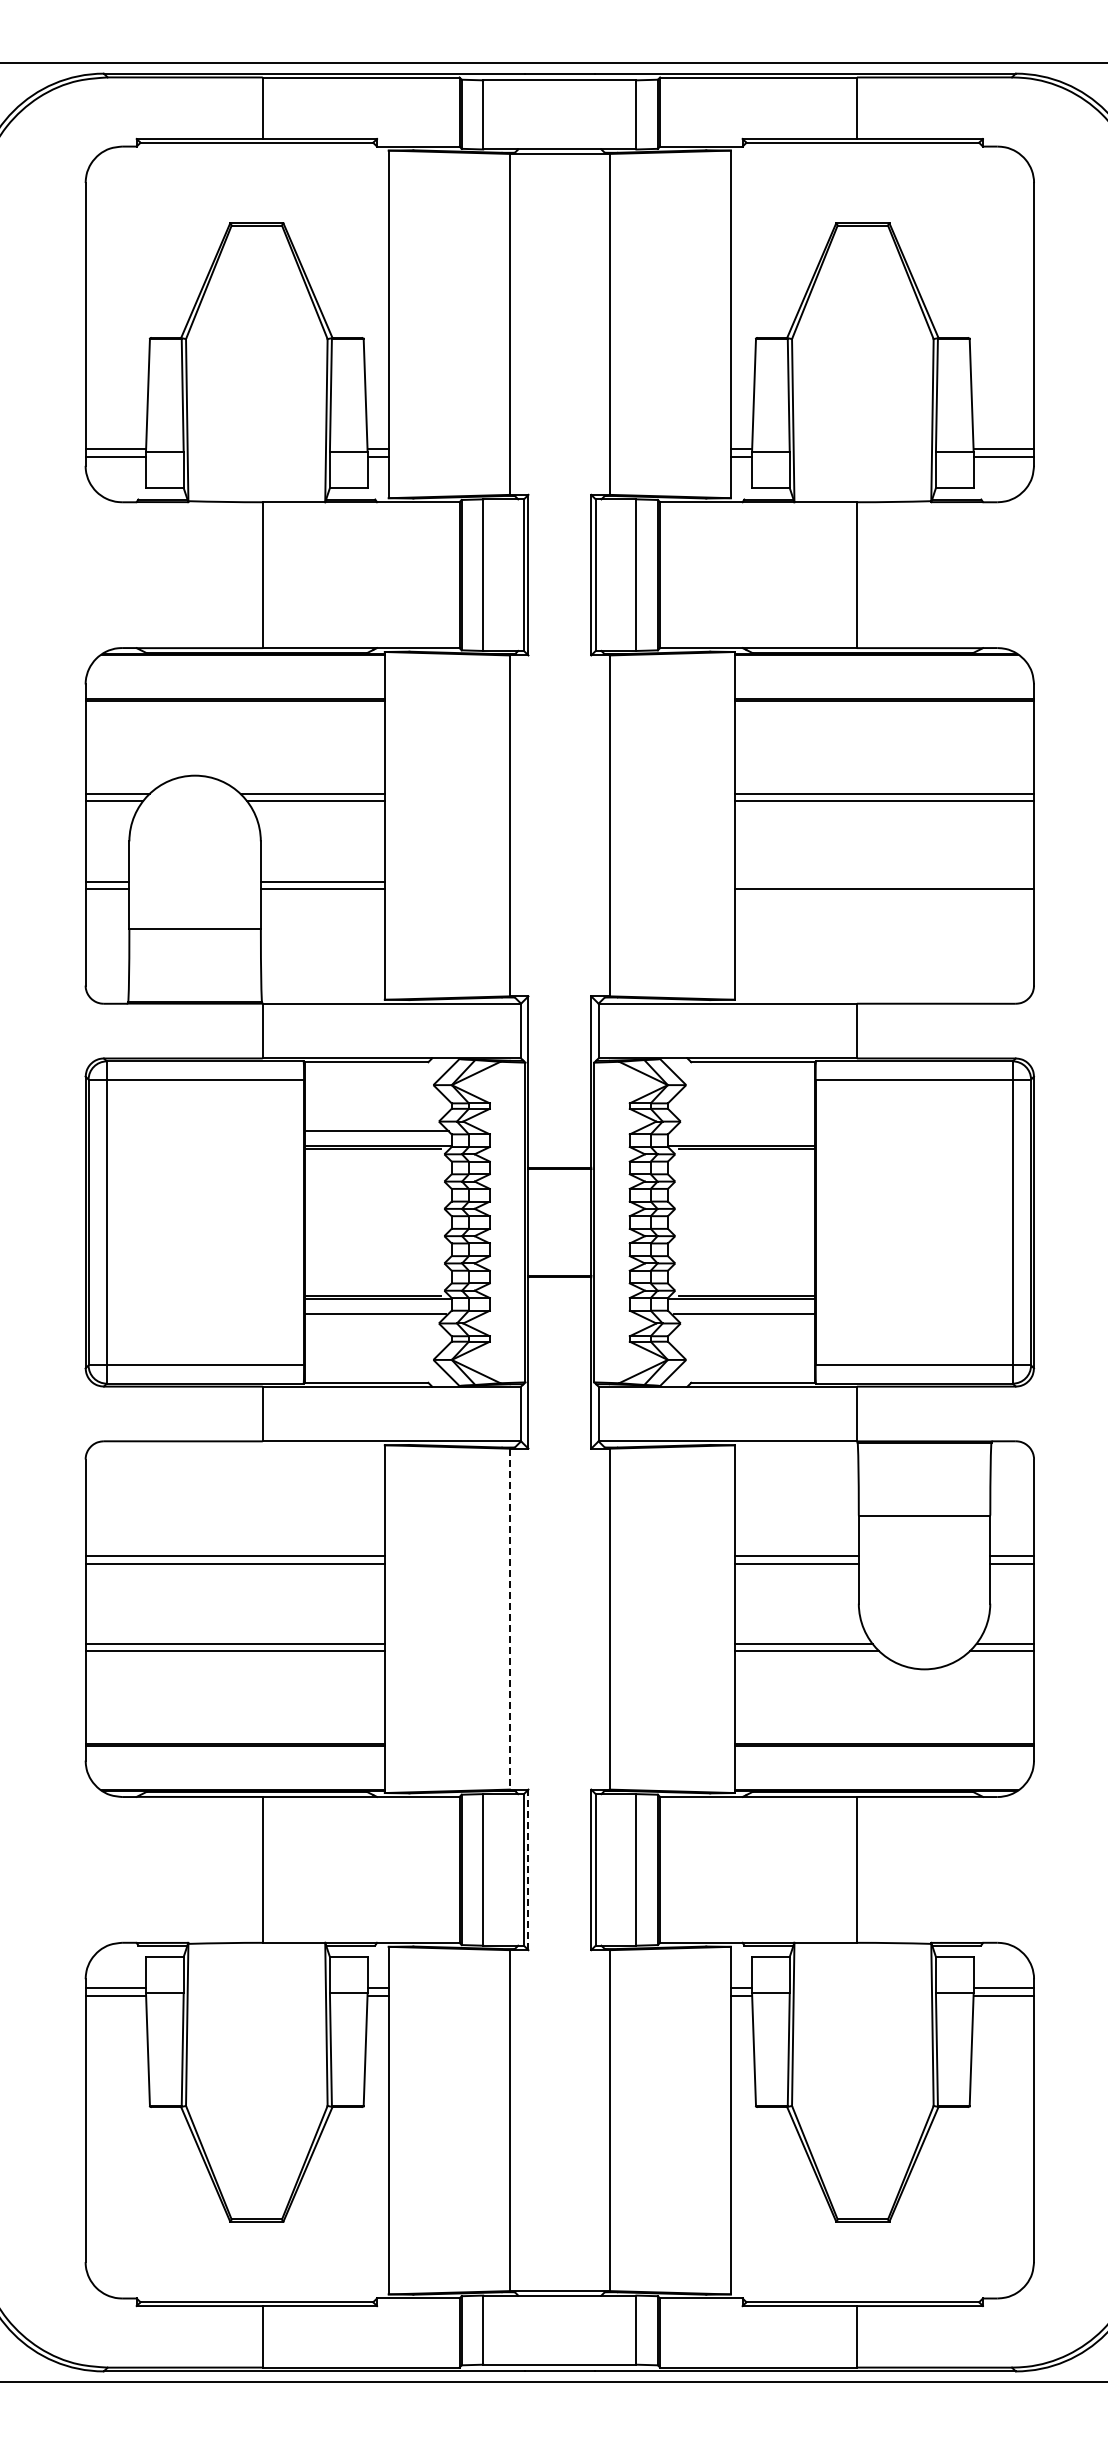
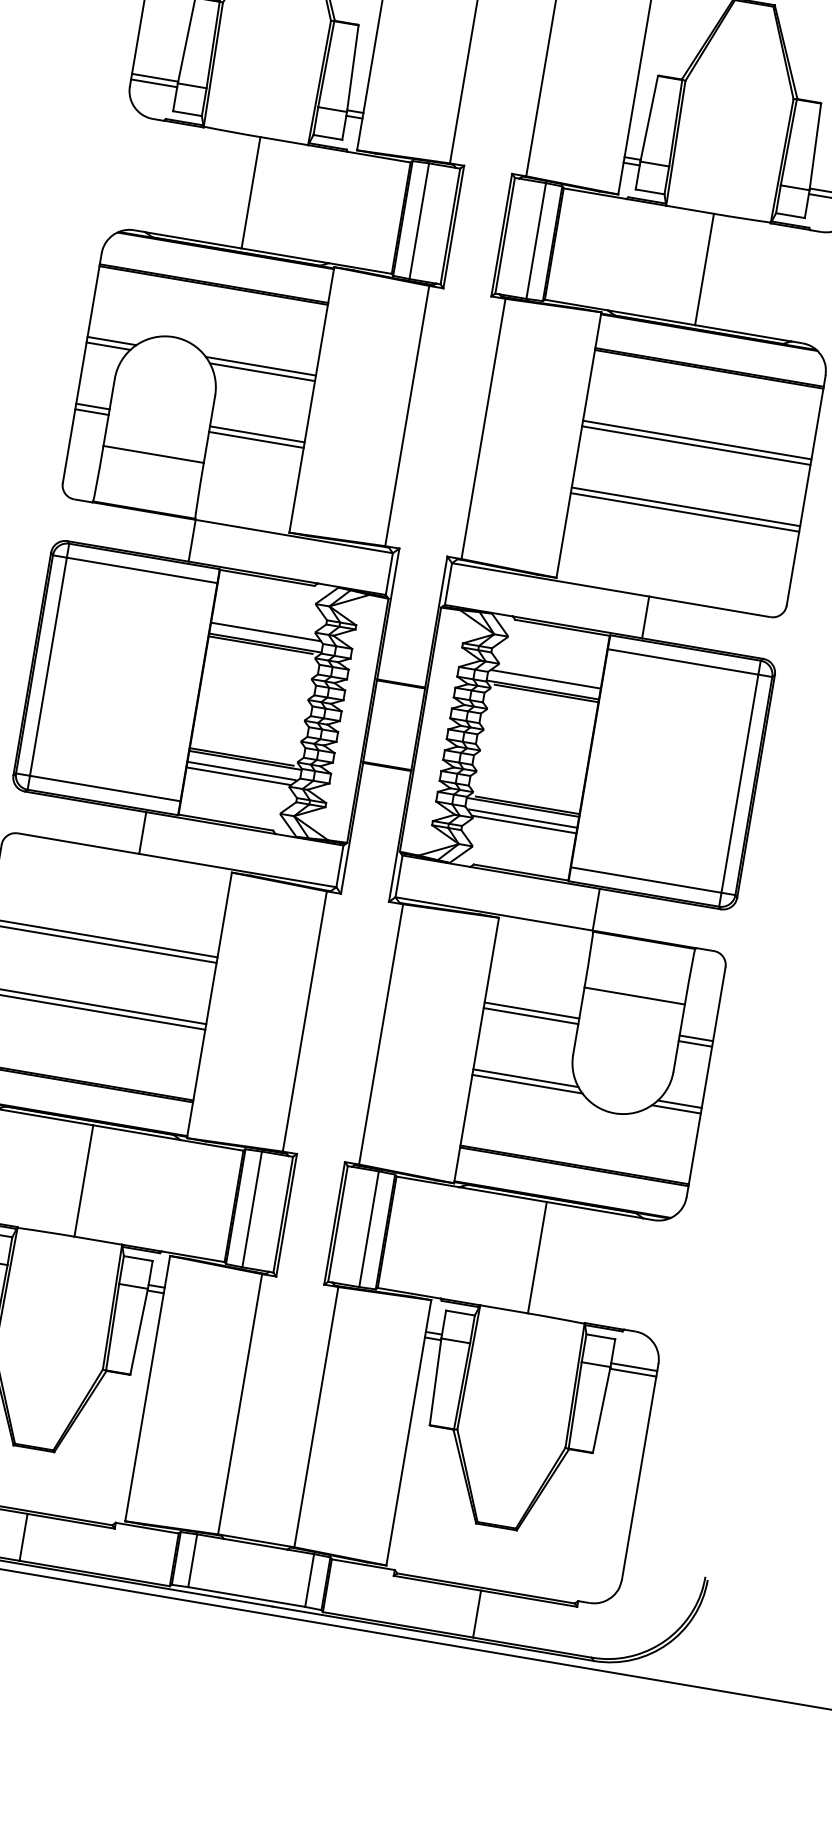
line: (884, 881) -> (686, 506), added
line: (742, 1131) -> (545, 679), added
line: (372, 1321) -> (238, 776), added
line: (746, 1321) -> (523, 824), added
line: (509, 1619) -> (304, 1021), dashed -> solid
line: (528, 1869) -> (286, 1214), dashed -> solid

